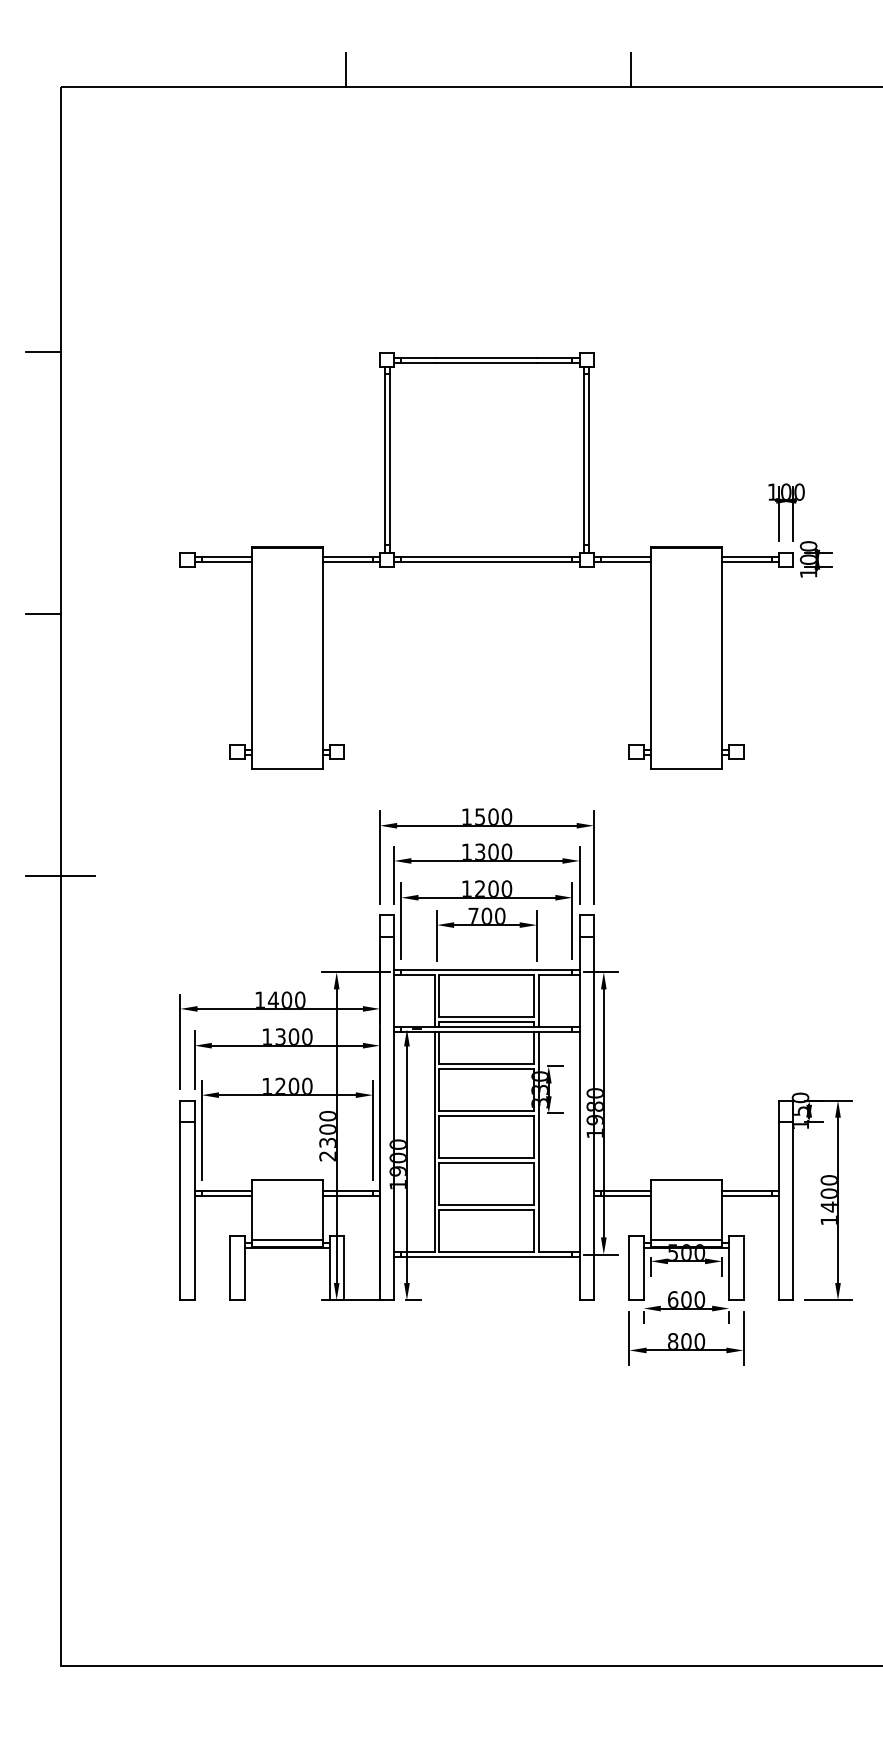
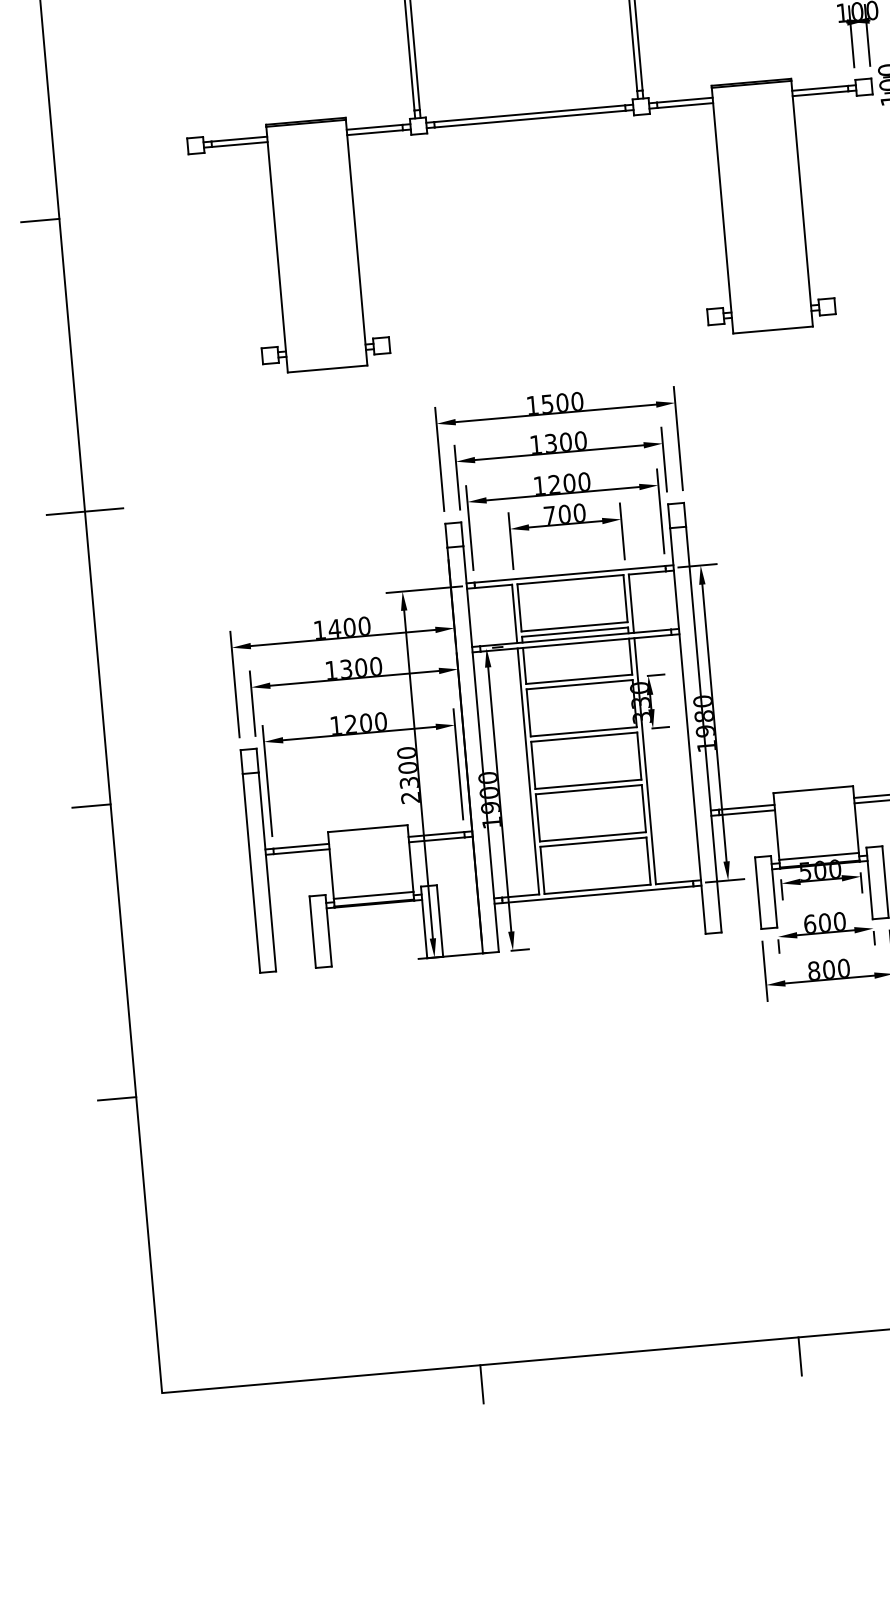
line: (43, 1138) -> (91, 805), added
line: (43, 1401) -> (117, 1099), added
line: (345, 1683) -> (481, 1384), added
line: (630, 1683) -> (799, 1356), added

